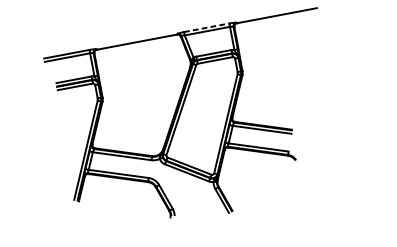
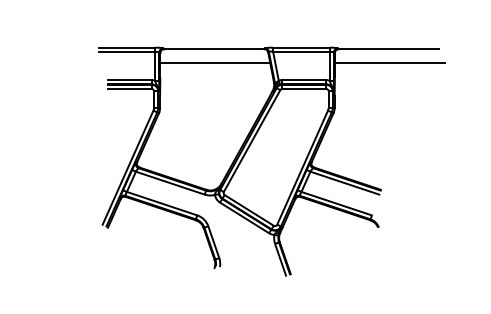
line: (279, 26) -> (389, 62), added
line: (206, 27) -> (301, 47), dashed -> solid
line: (140, 52) -> (215, 62), added

